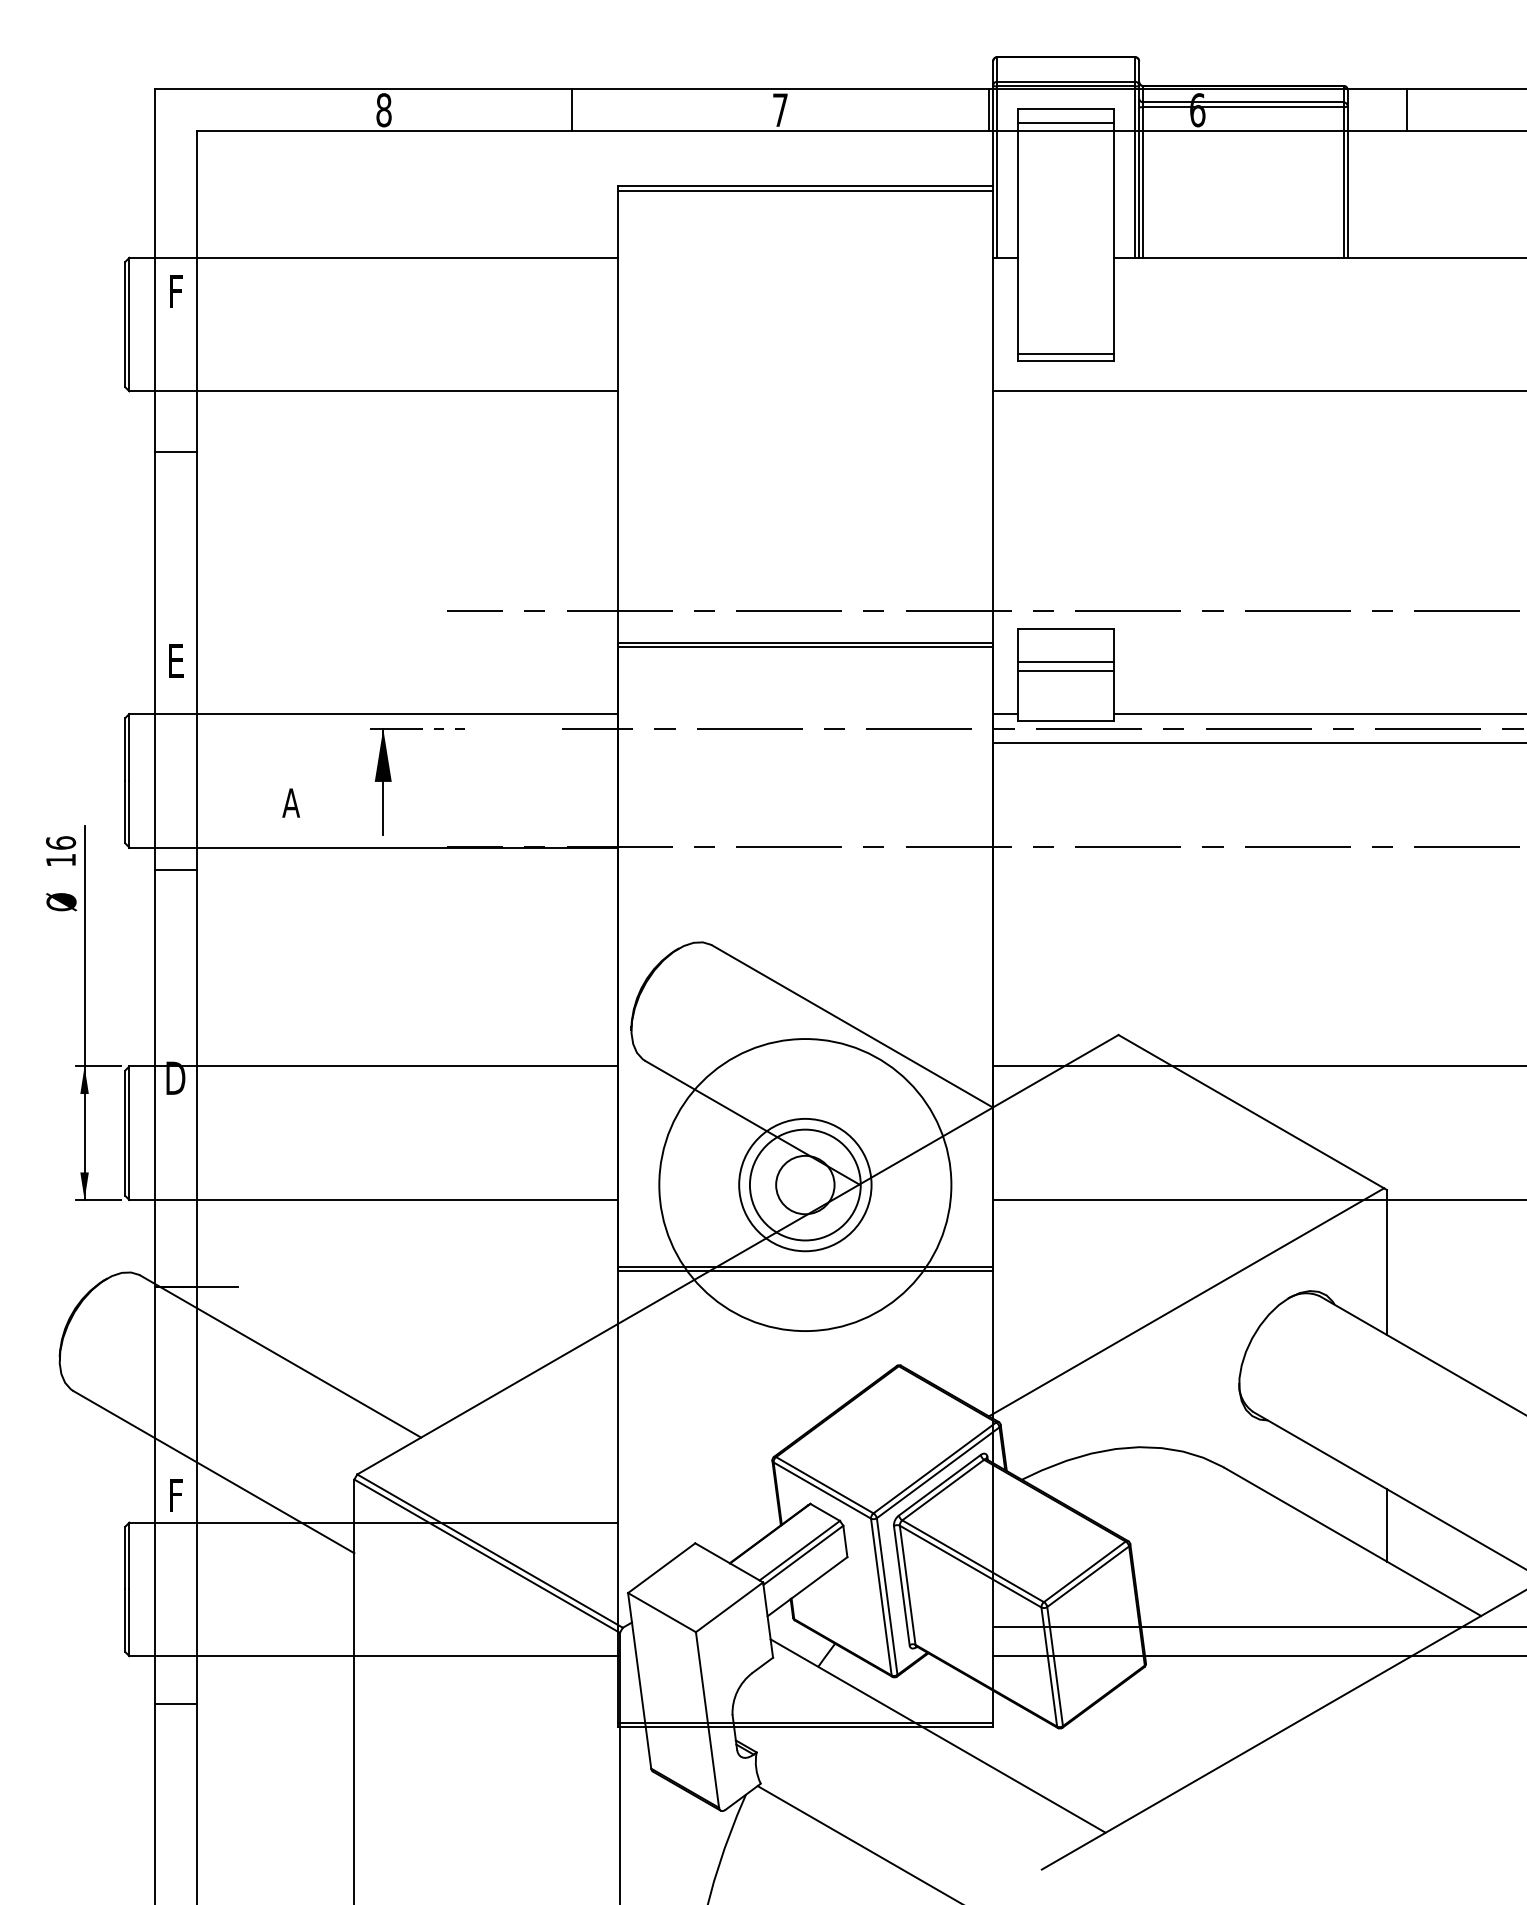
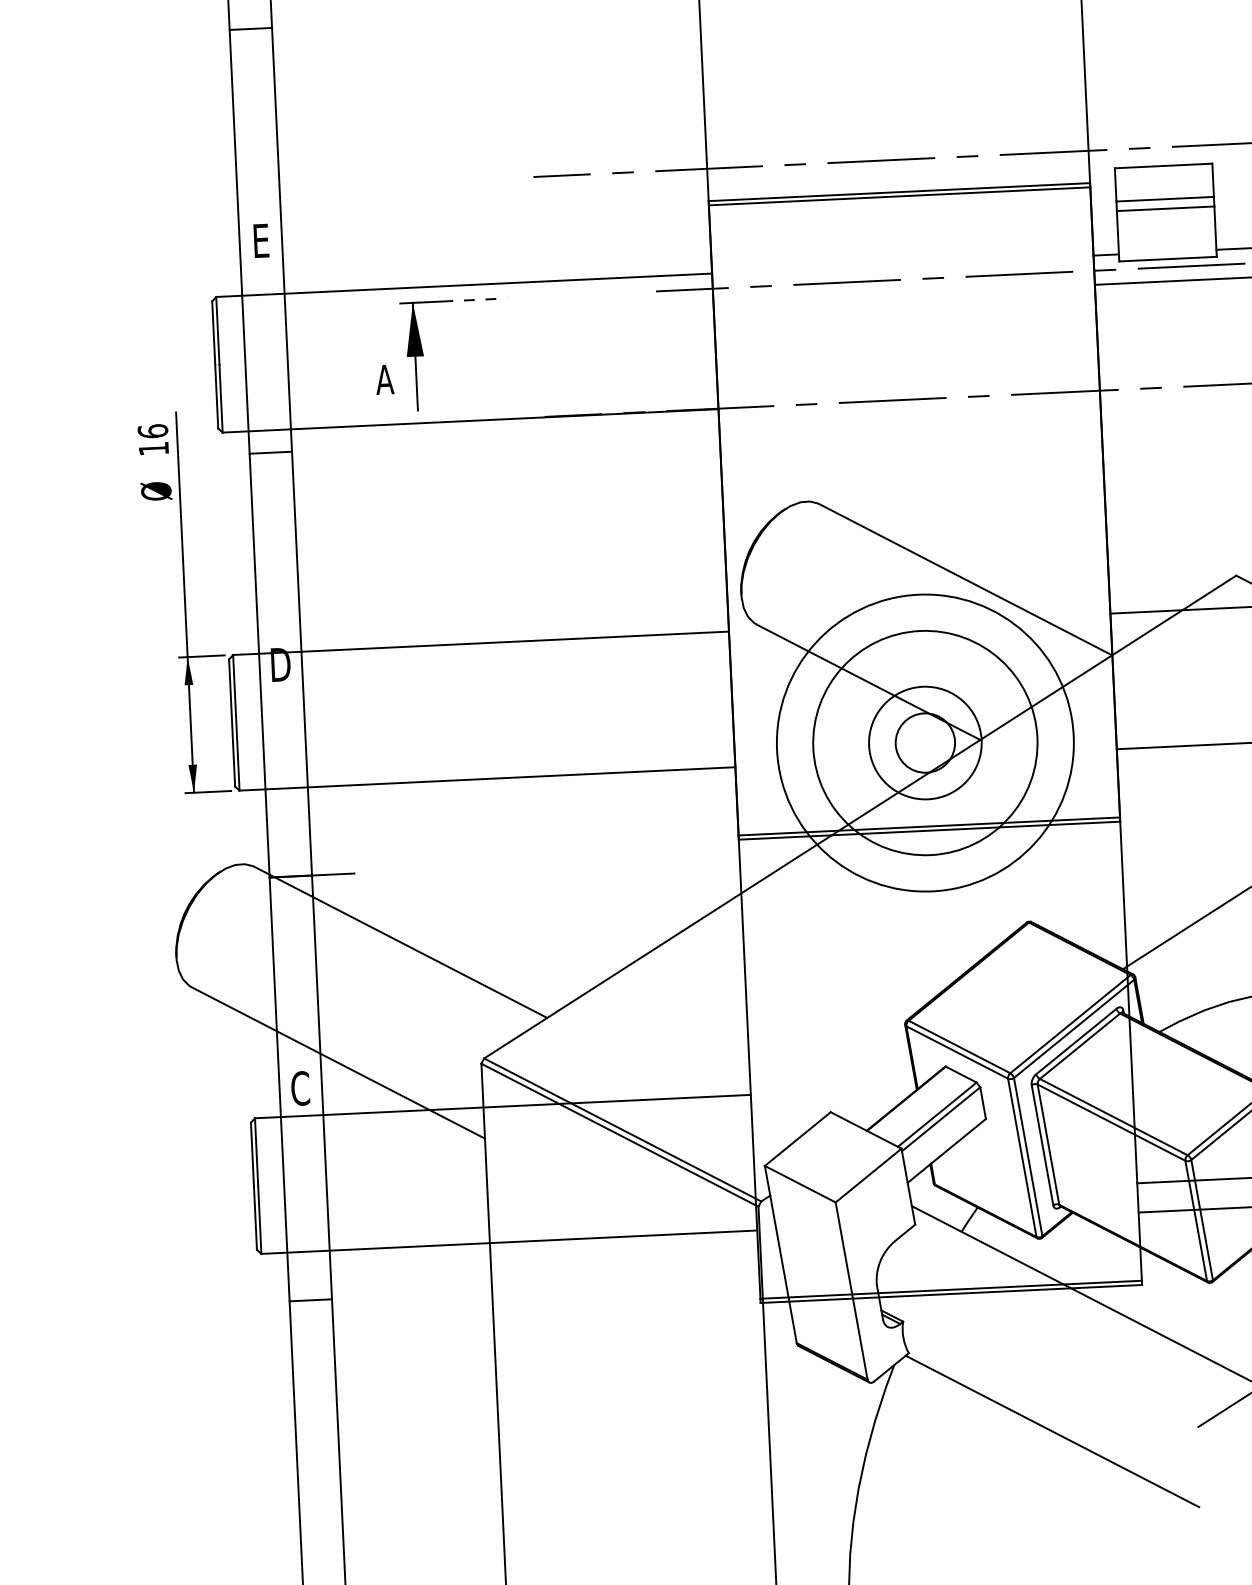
part: (391, 781) -> (423, 355), moved
circle: (805, 1184) -> (925, 742), size x1.67
text: (175, 1495) -> (300, 1088), F -> C

